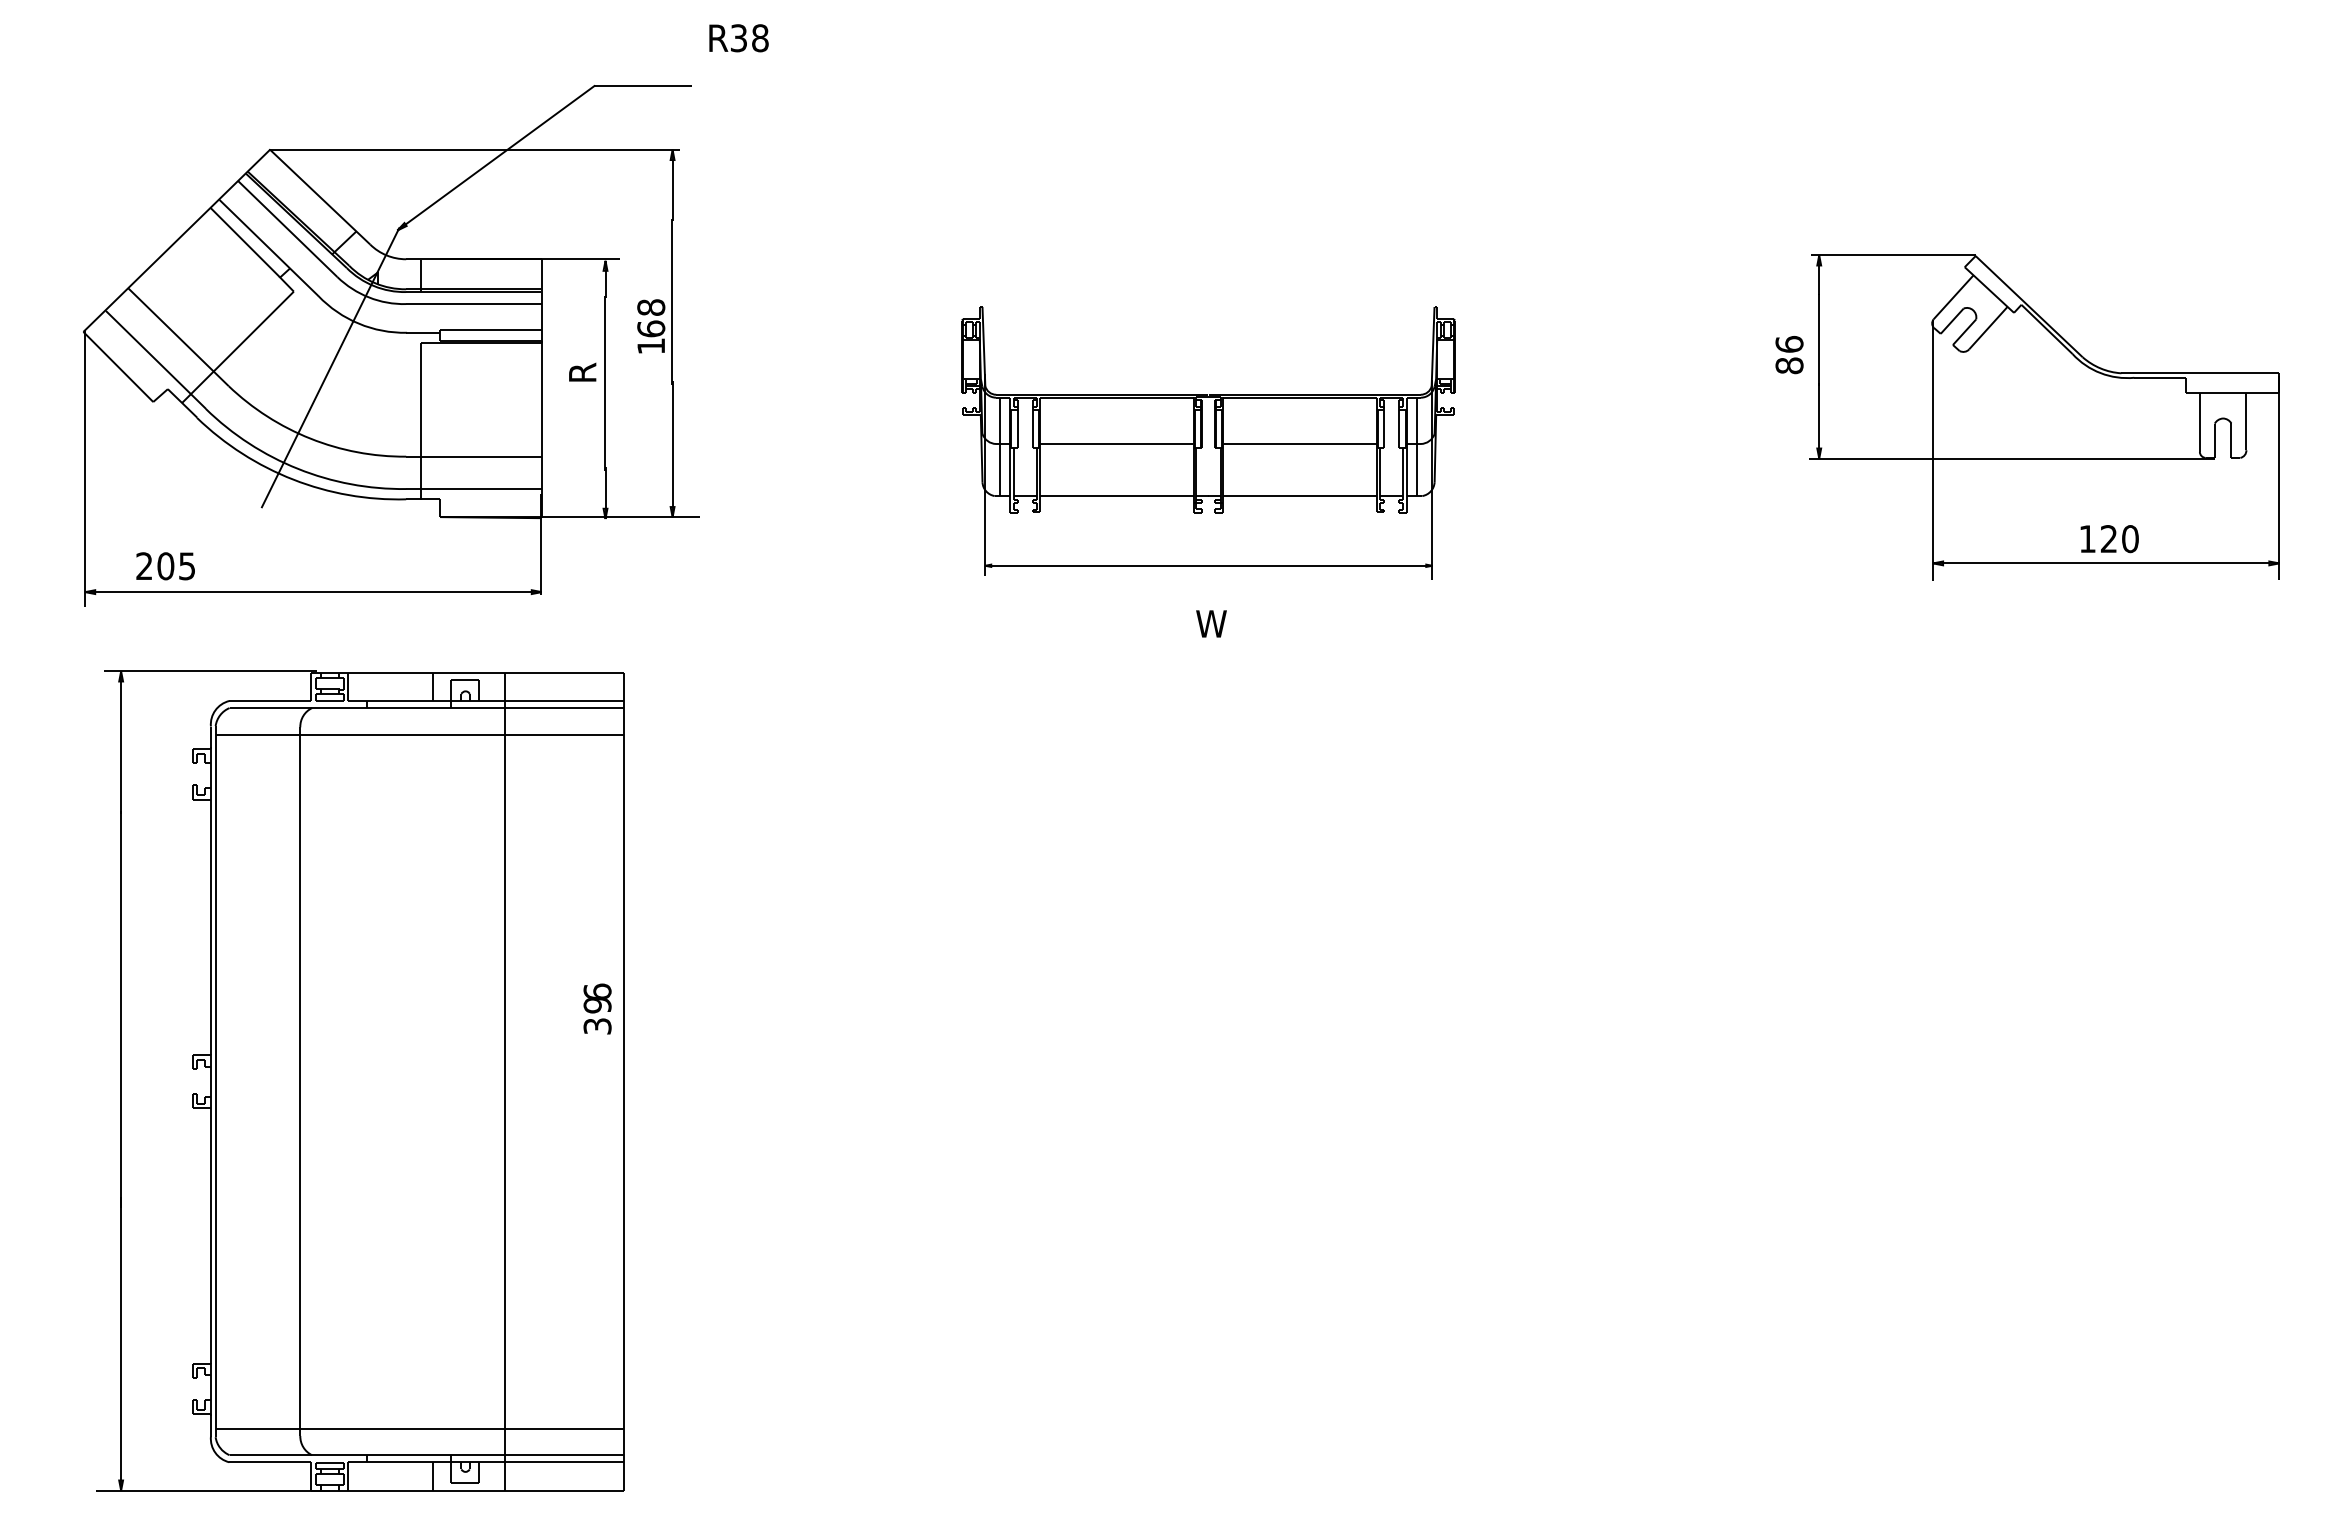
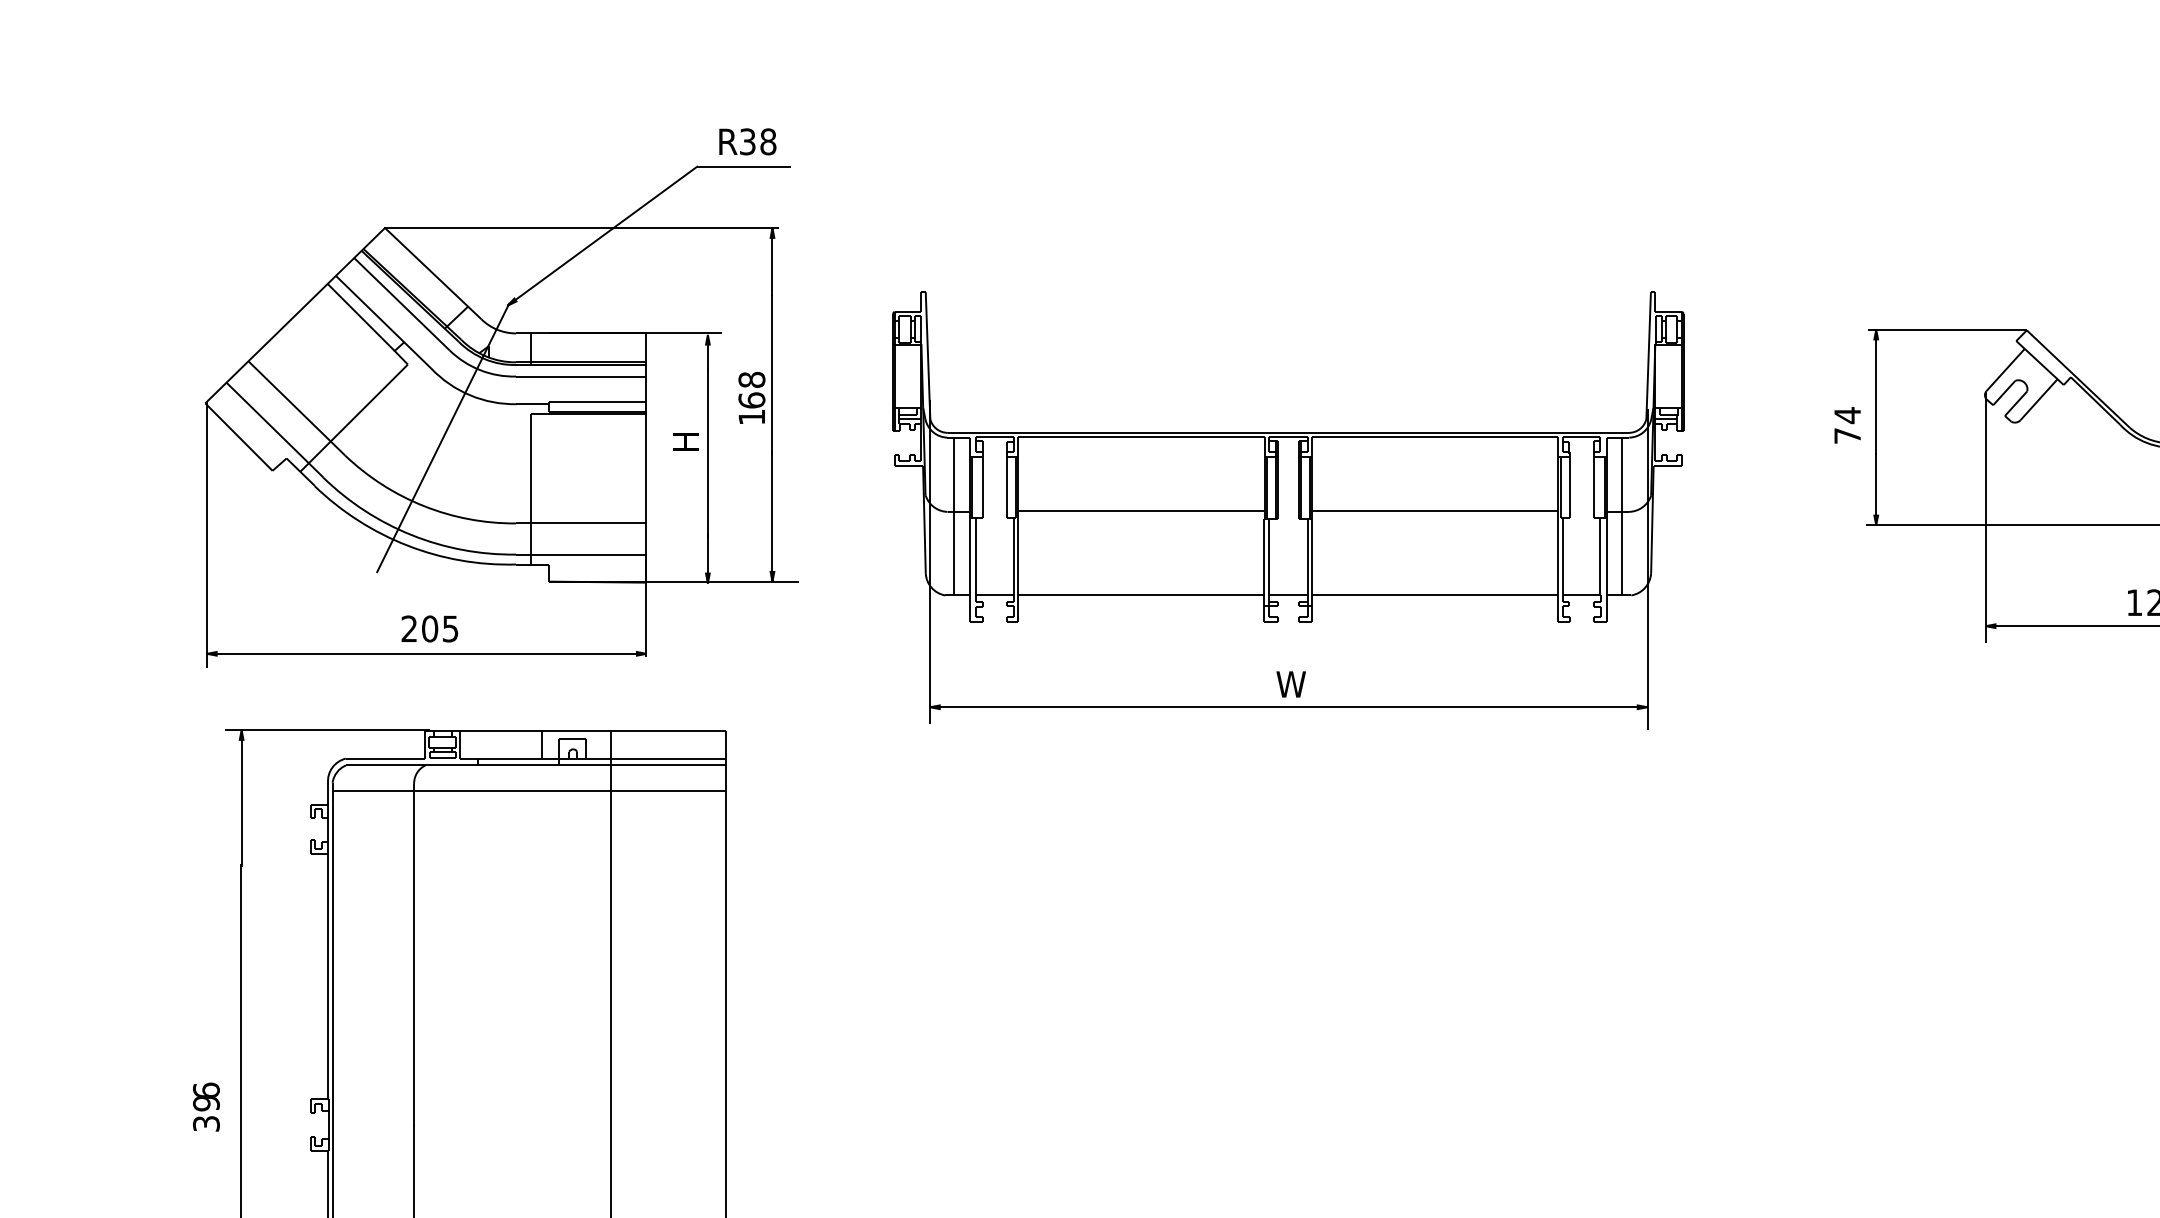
text: (738, 38) -> (747, 142), moved
text: (1789, 354) -> (1847, 425), 86 -> 74
text: (582, 371) -> (685, 441), R -> H
part: (1208, 442) -> (1288, 509), size x1.67
text: (165, 566) -> (429, 629), moved
text: (597, 1008) -> (206, 1106), moved

